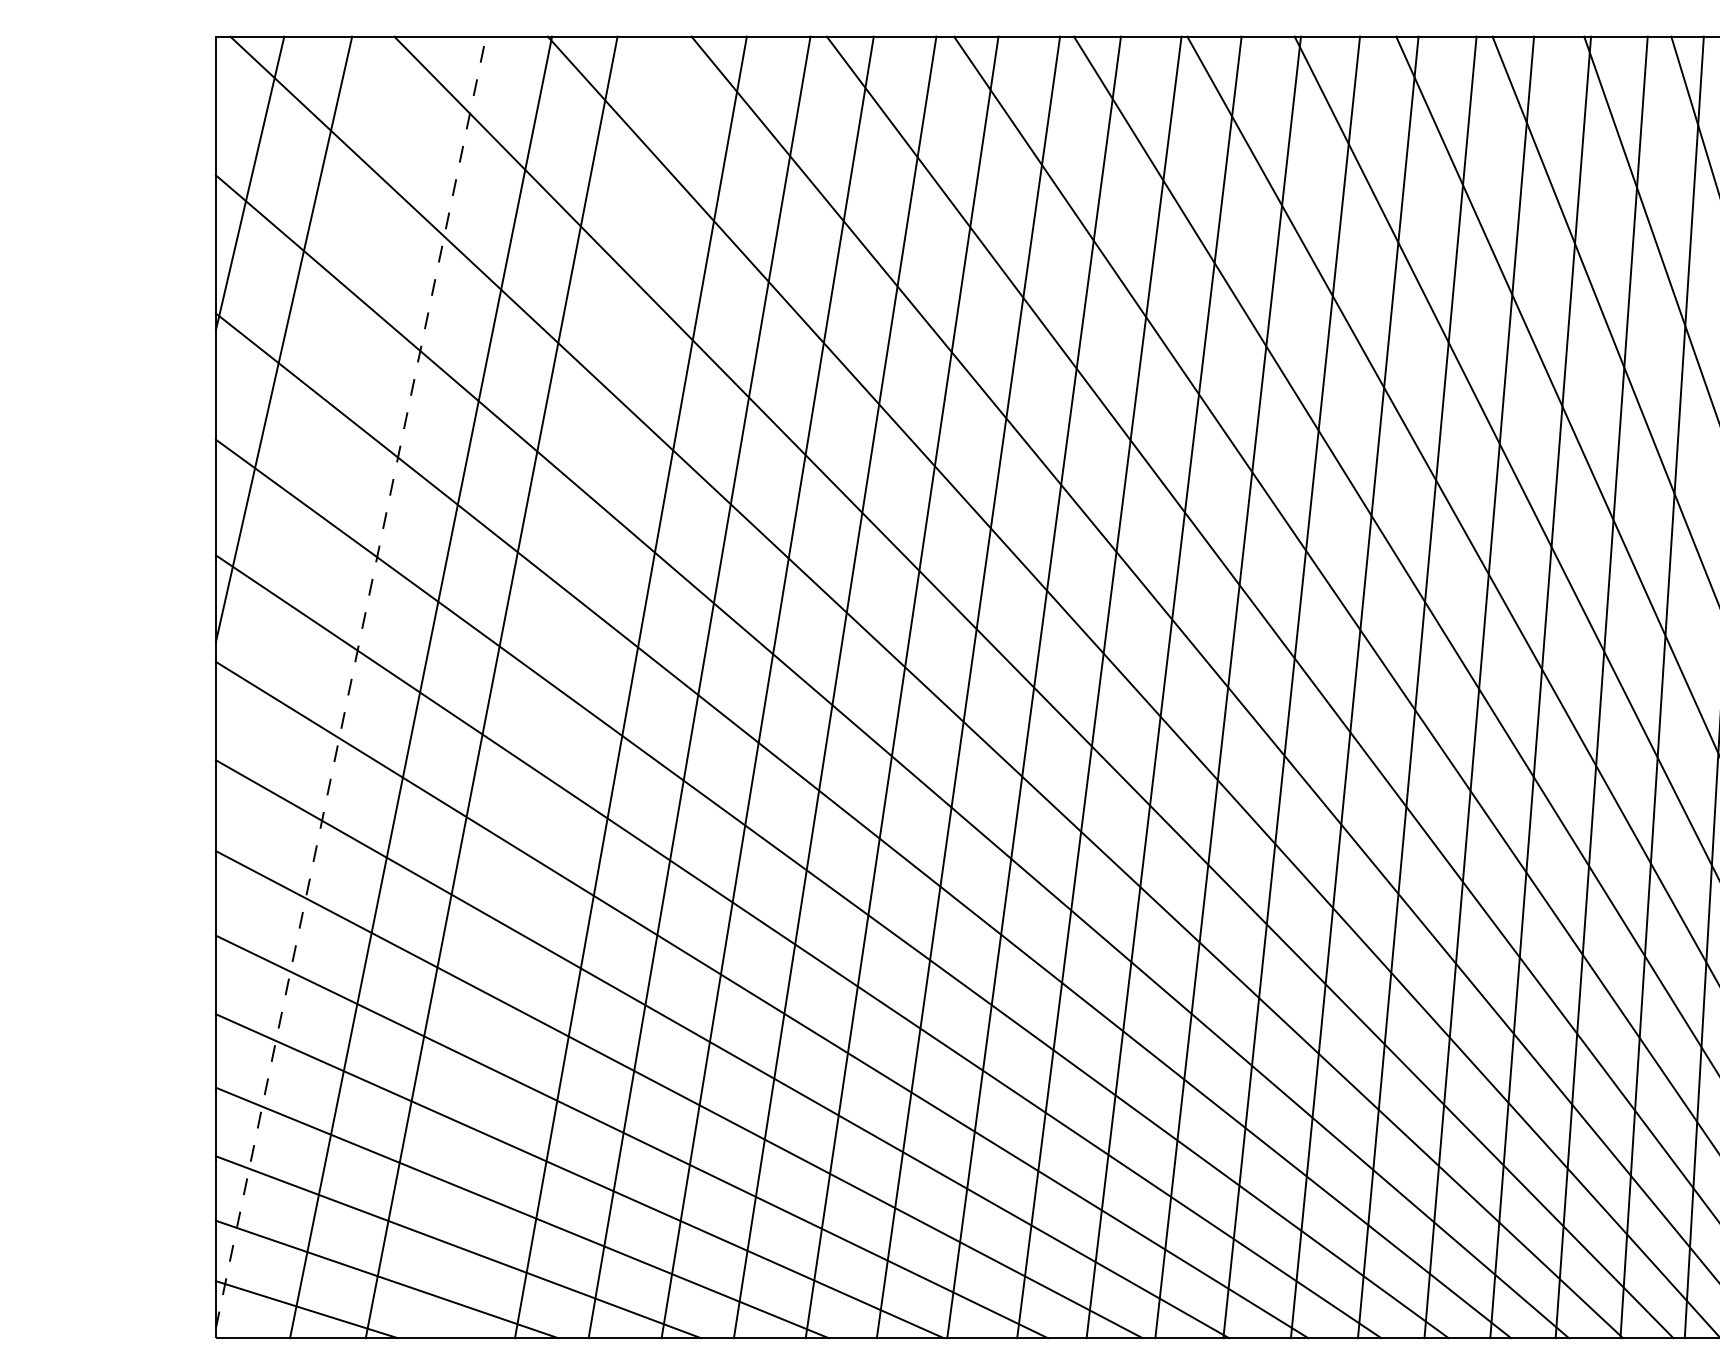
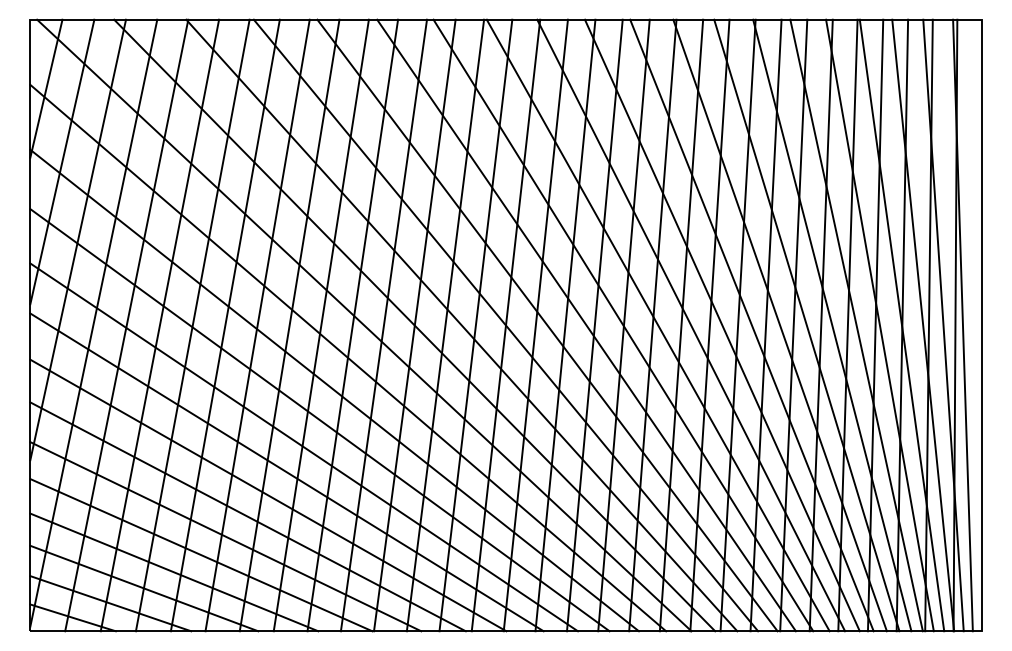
line: (318, 504) -> (78, 239), added
line: (350, 681) -> (93, 322), dashed -> solid
line: (560, 687) -> (192, 325), added

